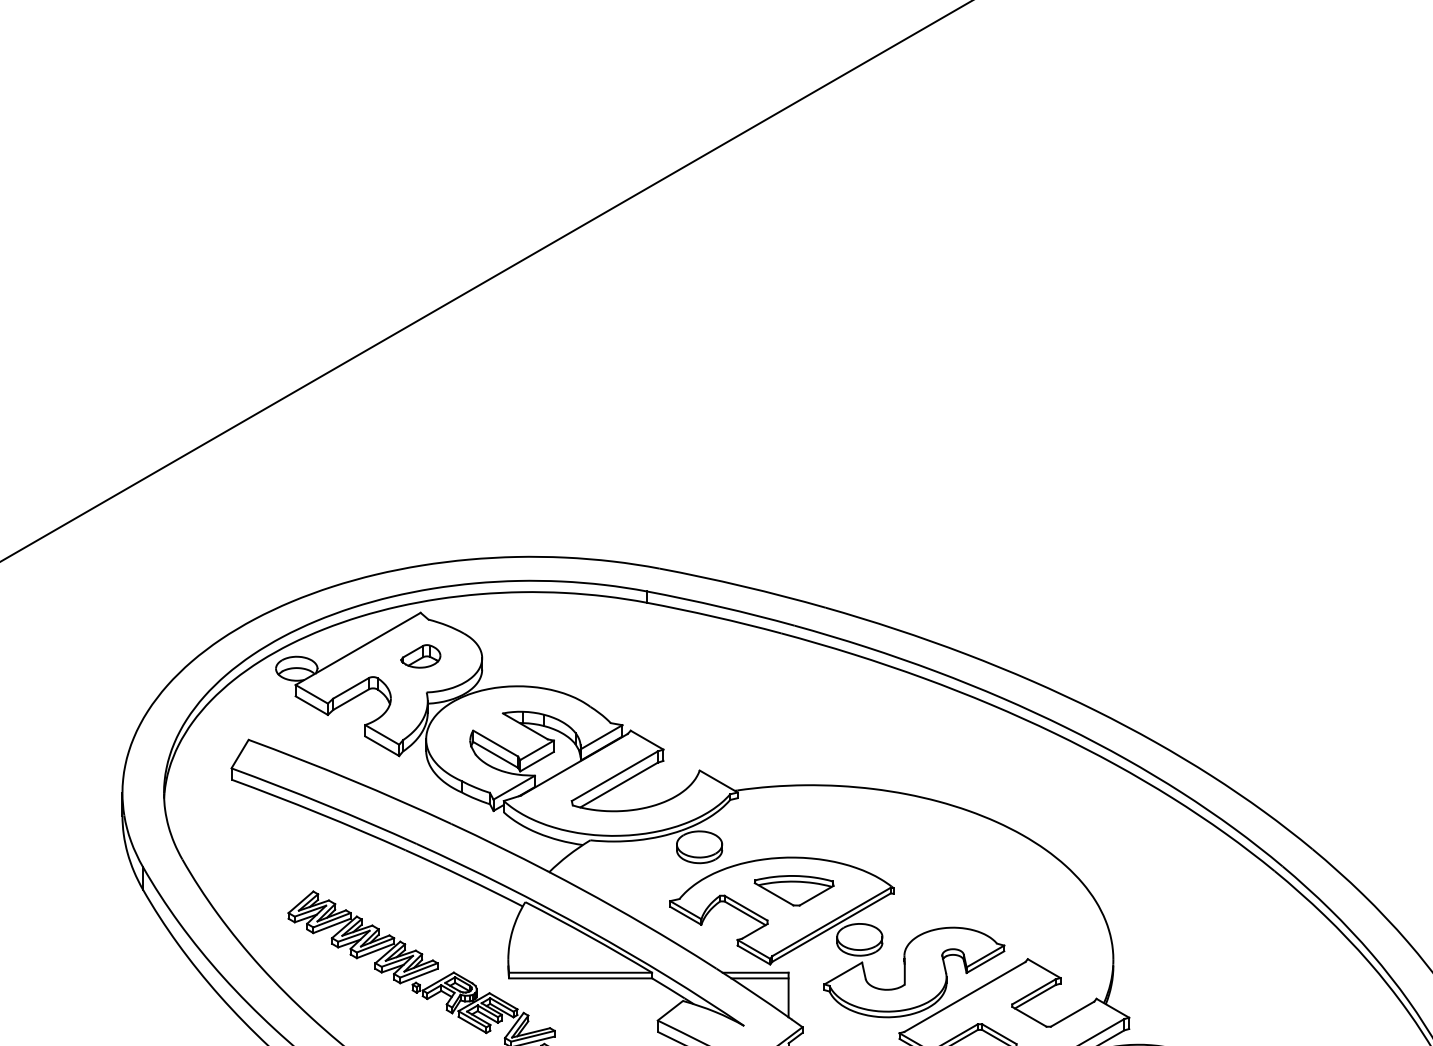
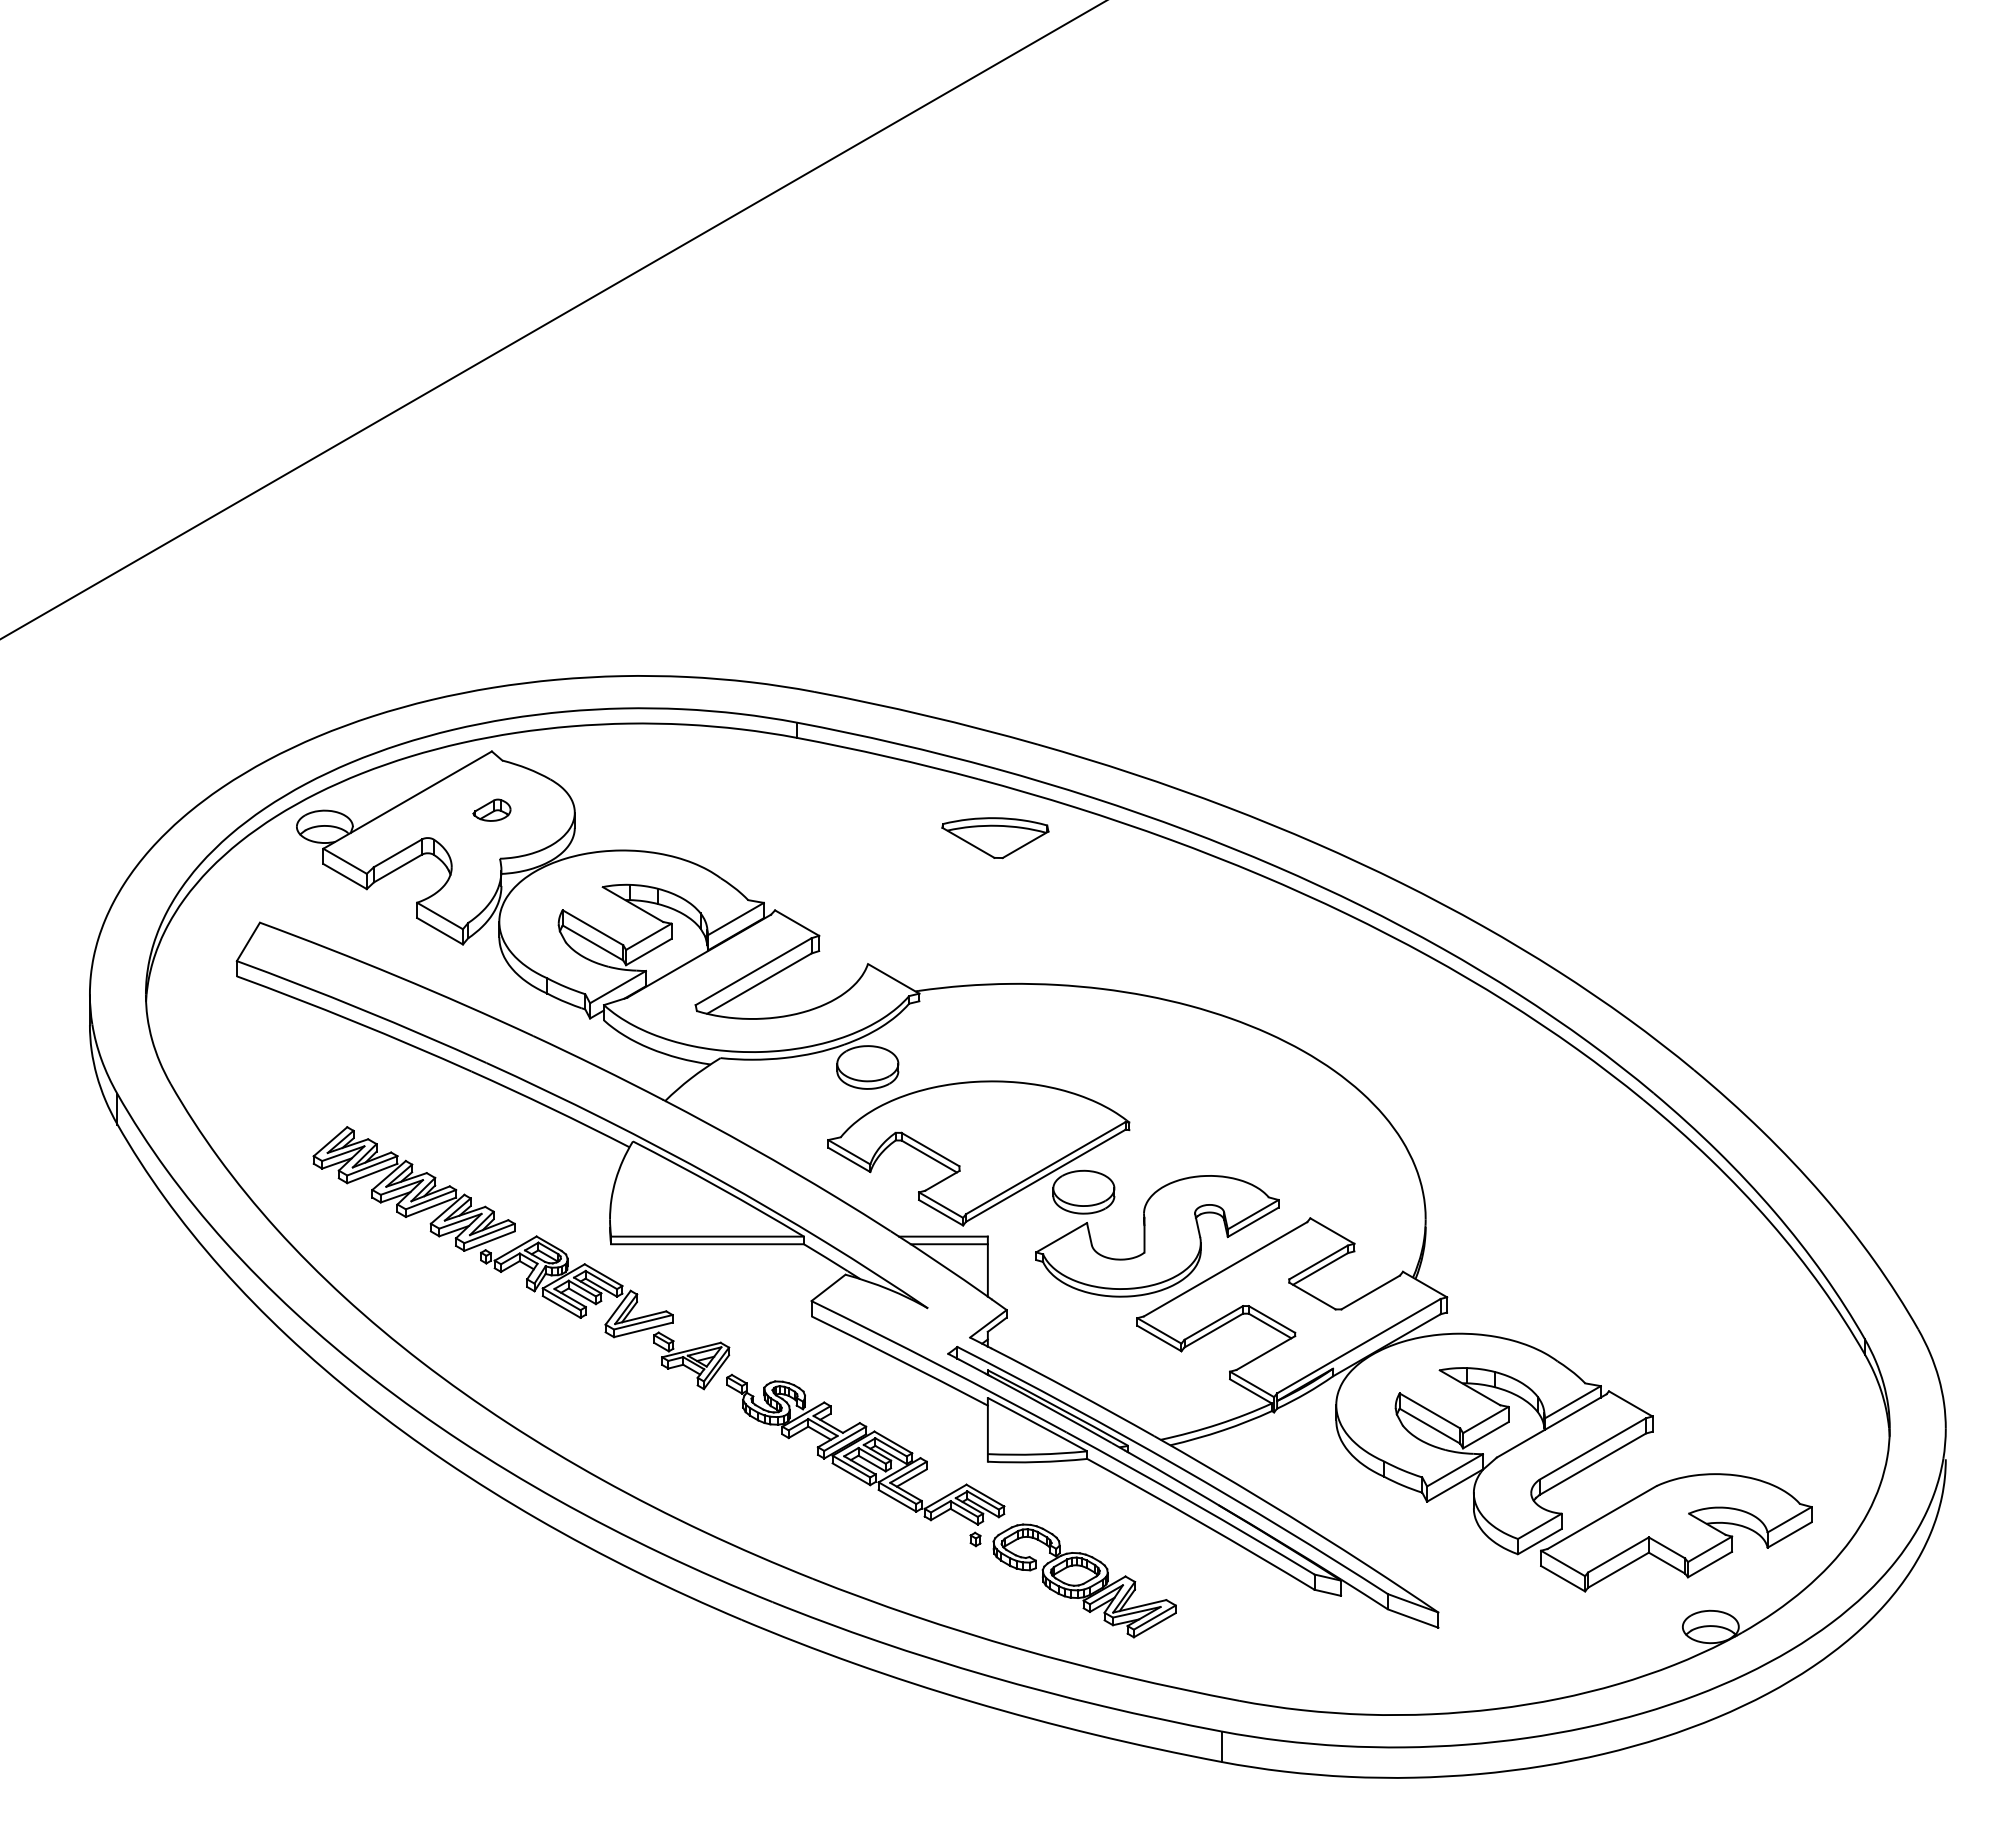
part: (420, 656) -> (491, 810), size x0.7
part: (794, 891) -> (995, 838), moved

